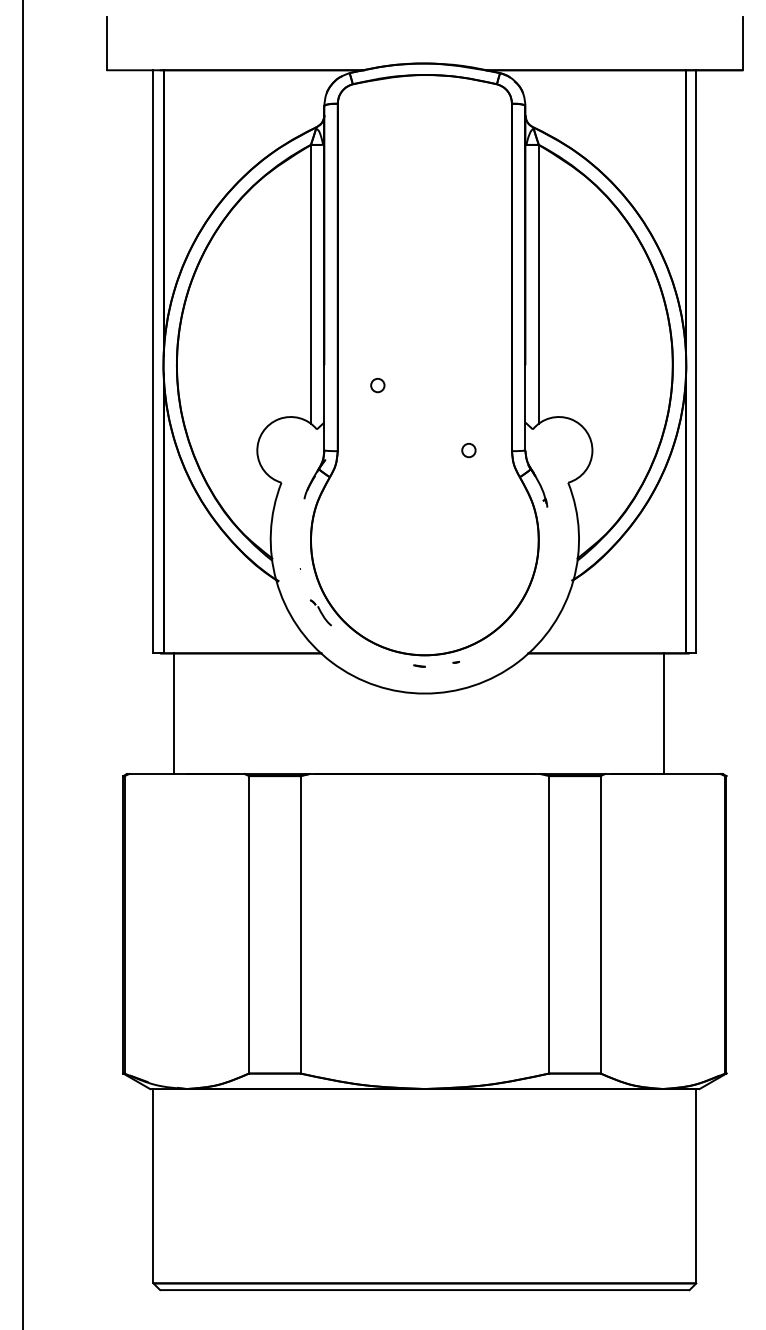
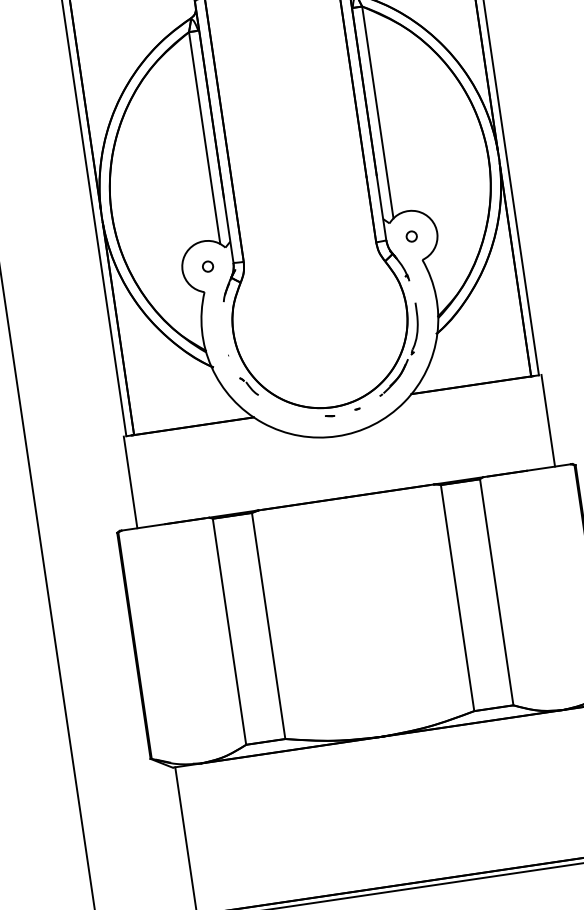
circle: (377, 385) -> (207, 266), moved
circle: (468, 450) -> (411, 236), moved
part: (536, 597) -> (411, 350), added
line: (174, 713) -> (130, 482), moved
line: (663, 713) -> (548, 420), moved

